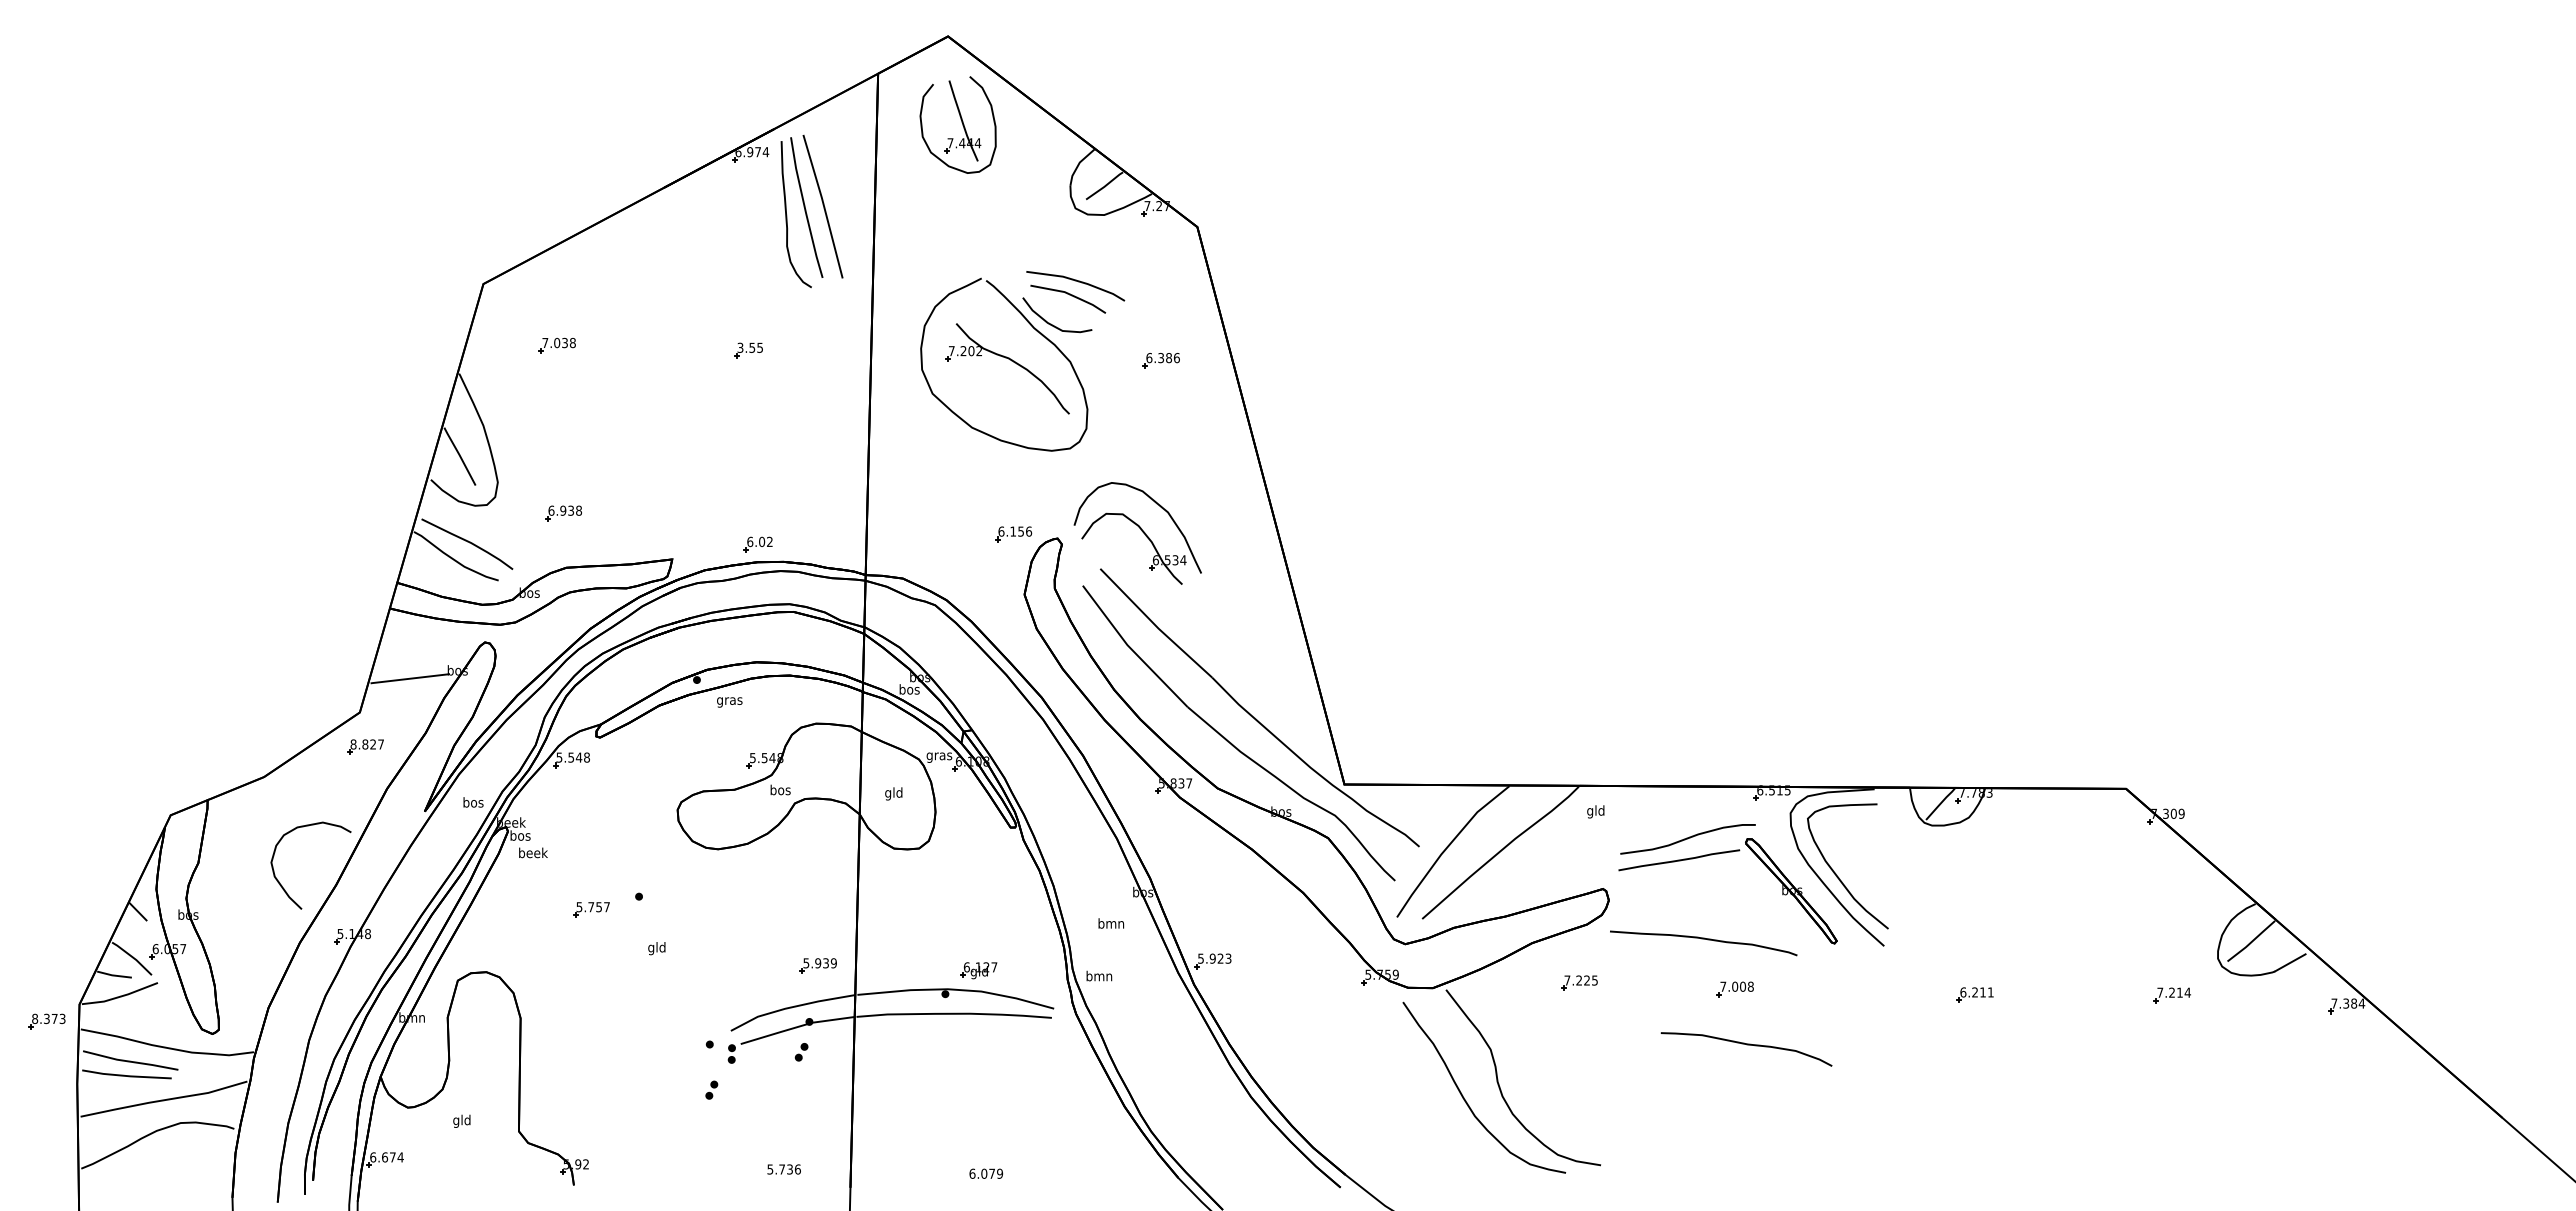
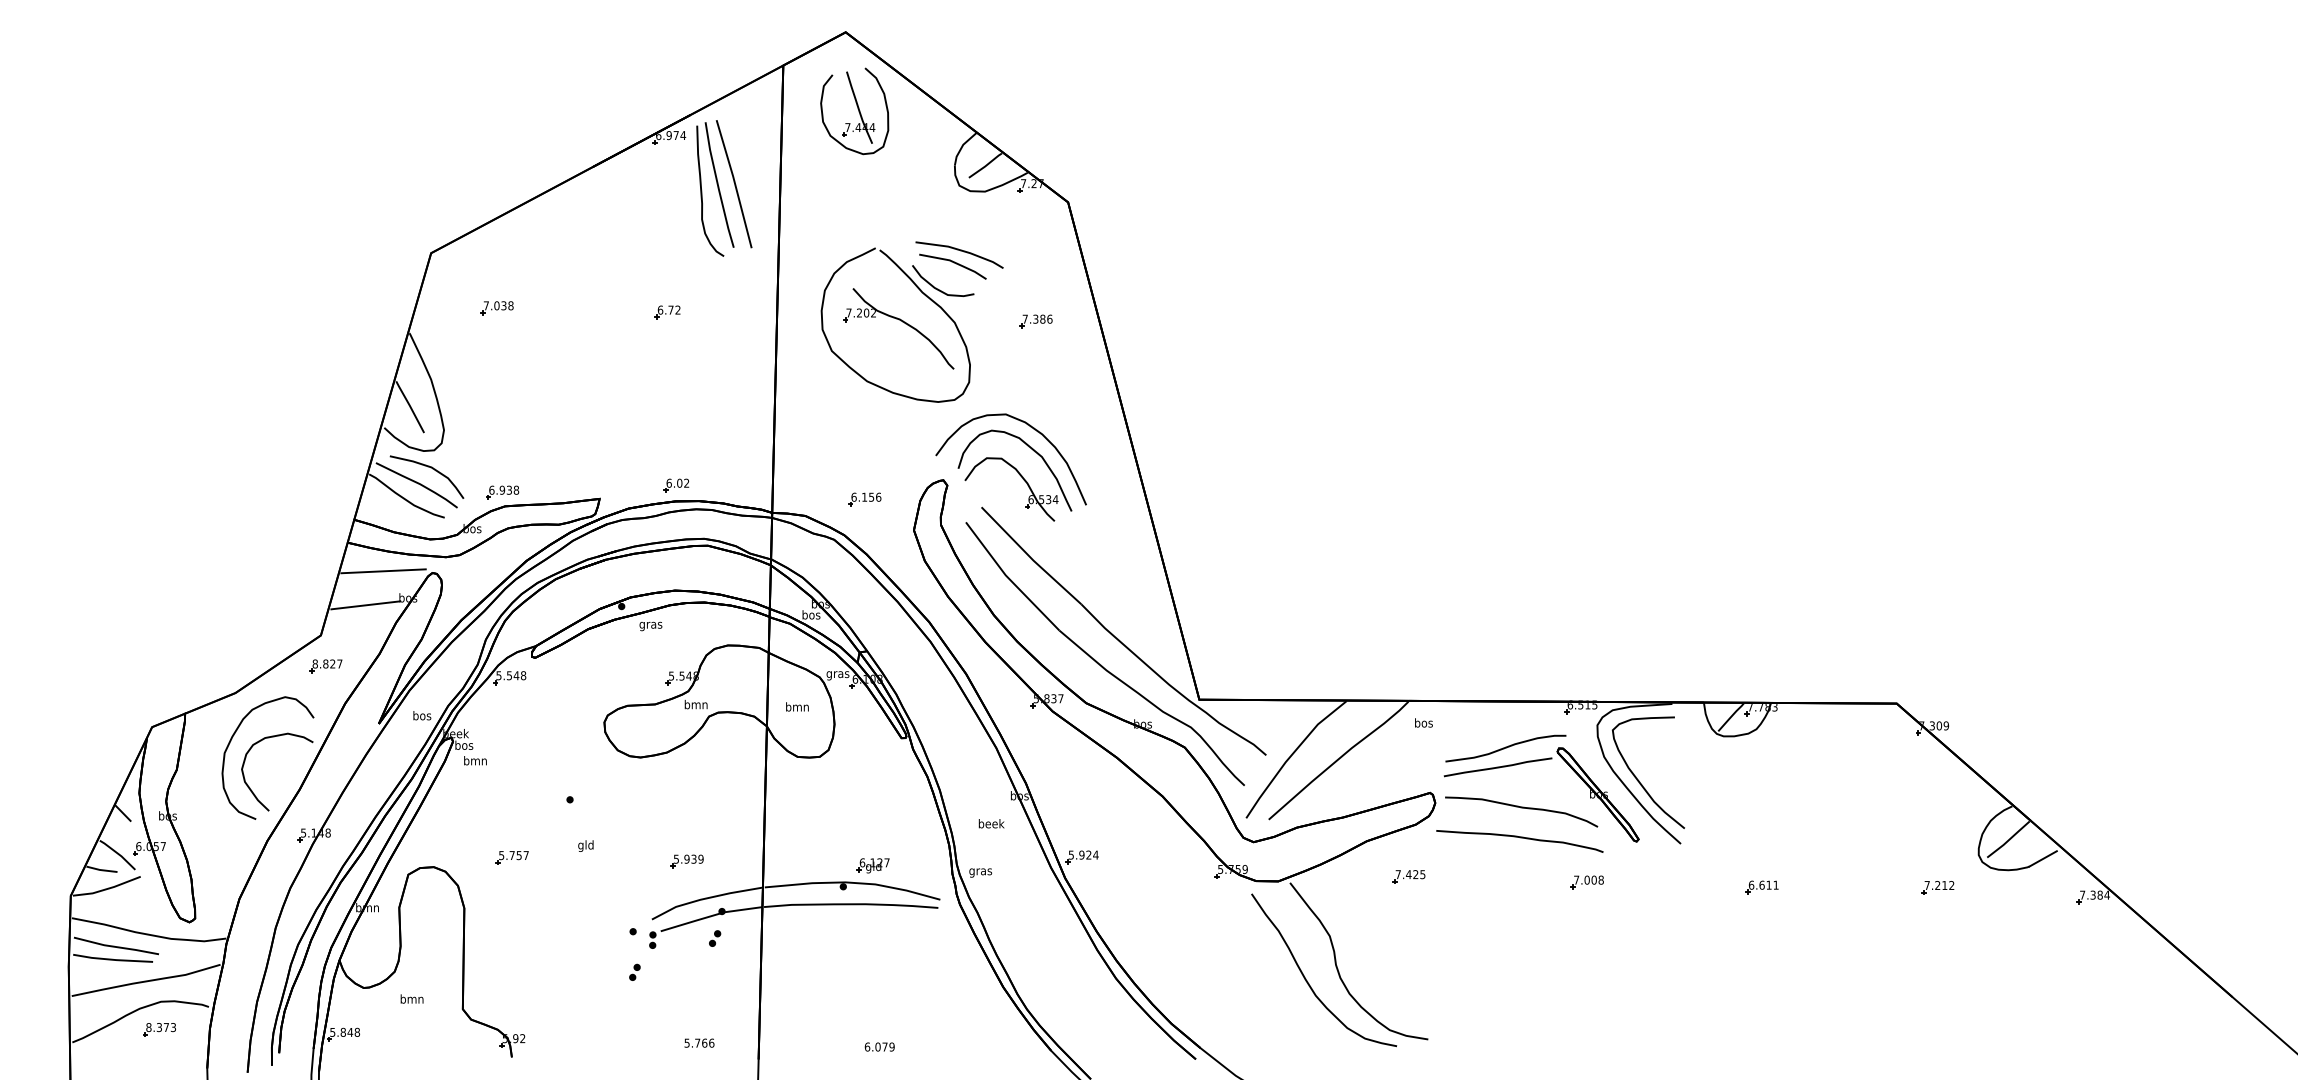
text: (749, 347) -> (668, 309), 3.55 -> 6.72
text: (1149, 358) -> (1025, 319), 6.386 -> 7.386
curve: (1155, 479) -> (1030, 427), added
part: (563, 513) -> (502, 492), moved
curve: (483, 525) -> (431, 468), added
part: (1013, 534) -> (864, 499), moved
line: (429, 640) -> (383, 571), added
text: (780, 789) -> (696, 704), bos -> bmn
text: (893, 793) -> (797, 707), gld -> bmn
text: (1596, 811) -> (1424, 723), gld -> bos
curve: (262, 825) -> (234, 736), added
text: (533, 852) -> (475, 760), beek -> bmn
part: (591, 909) -> (512, 857), moved
text: (1111, 923) -> (991, 823), bmn -> beek
text: (1228, 958) -> (1095, 854), 5.923 -> 5.924
part: (817, 965) -> (686, 861), moved
text: (1099, 976) -> (980, 871), bmn -> gras
text: (1579, 980) -> (1409, 874), 7.225 -> 7.425
part: (1734, 989) -> (1586, 882), moved
text: (1975, 992) -> (1762, 885), 6.211 -> 6.611
text: (2187, 992) -> (1951, 885), 7.214 -> 7.212
part: (46, 1021) -> (159, 1029), moved
curve: (1746, 1045) -> (1521, 808), moved
text: (461, 1120) -> (411, 999), gld -> bmn
text: (386, 1157) -> (344, 1032), 6.674 -> 5.848
text: (790, 1169) -> (705, 1043), 5.736 -> 5.766

